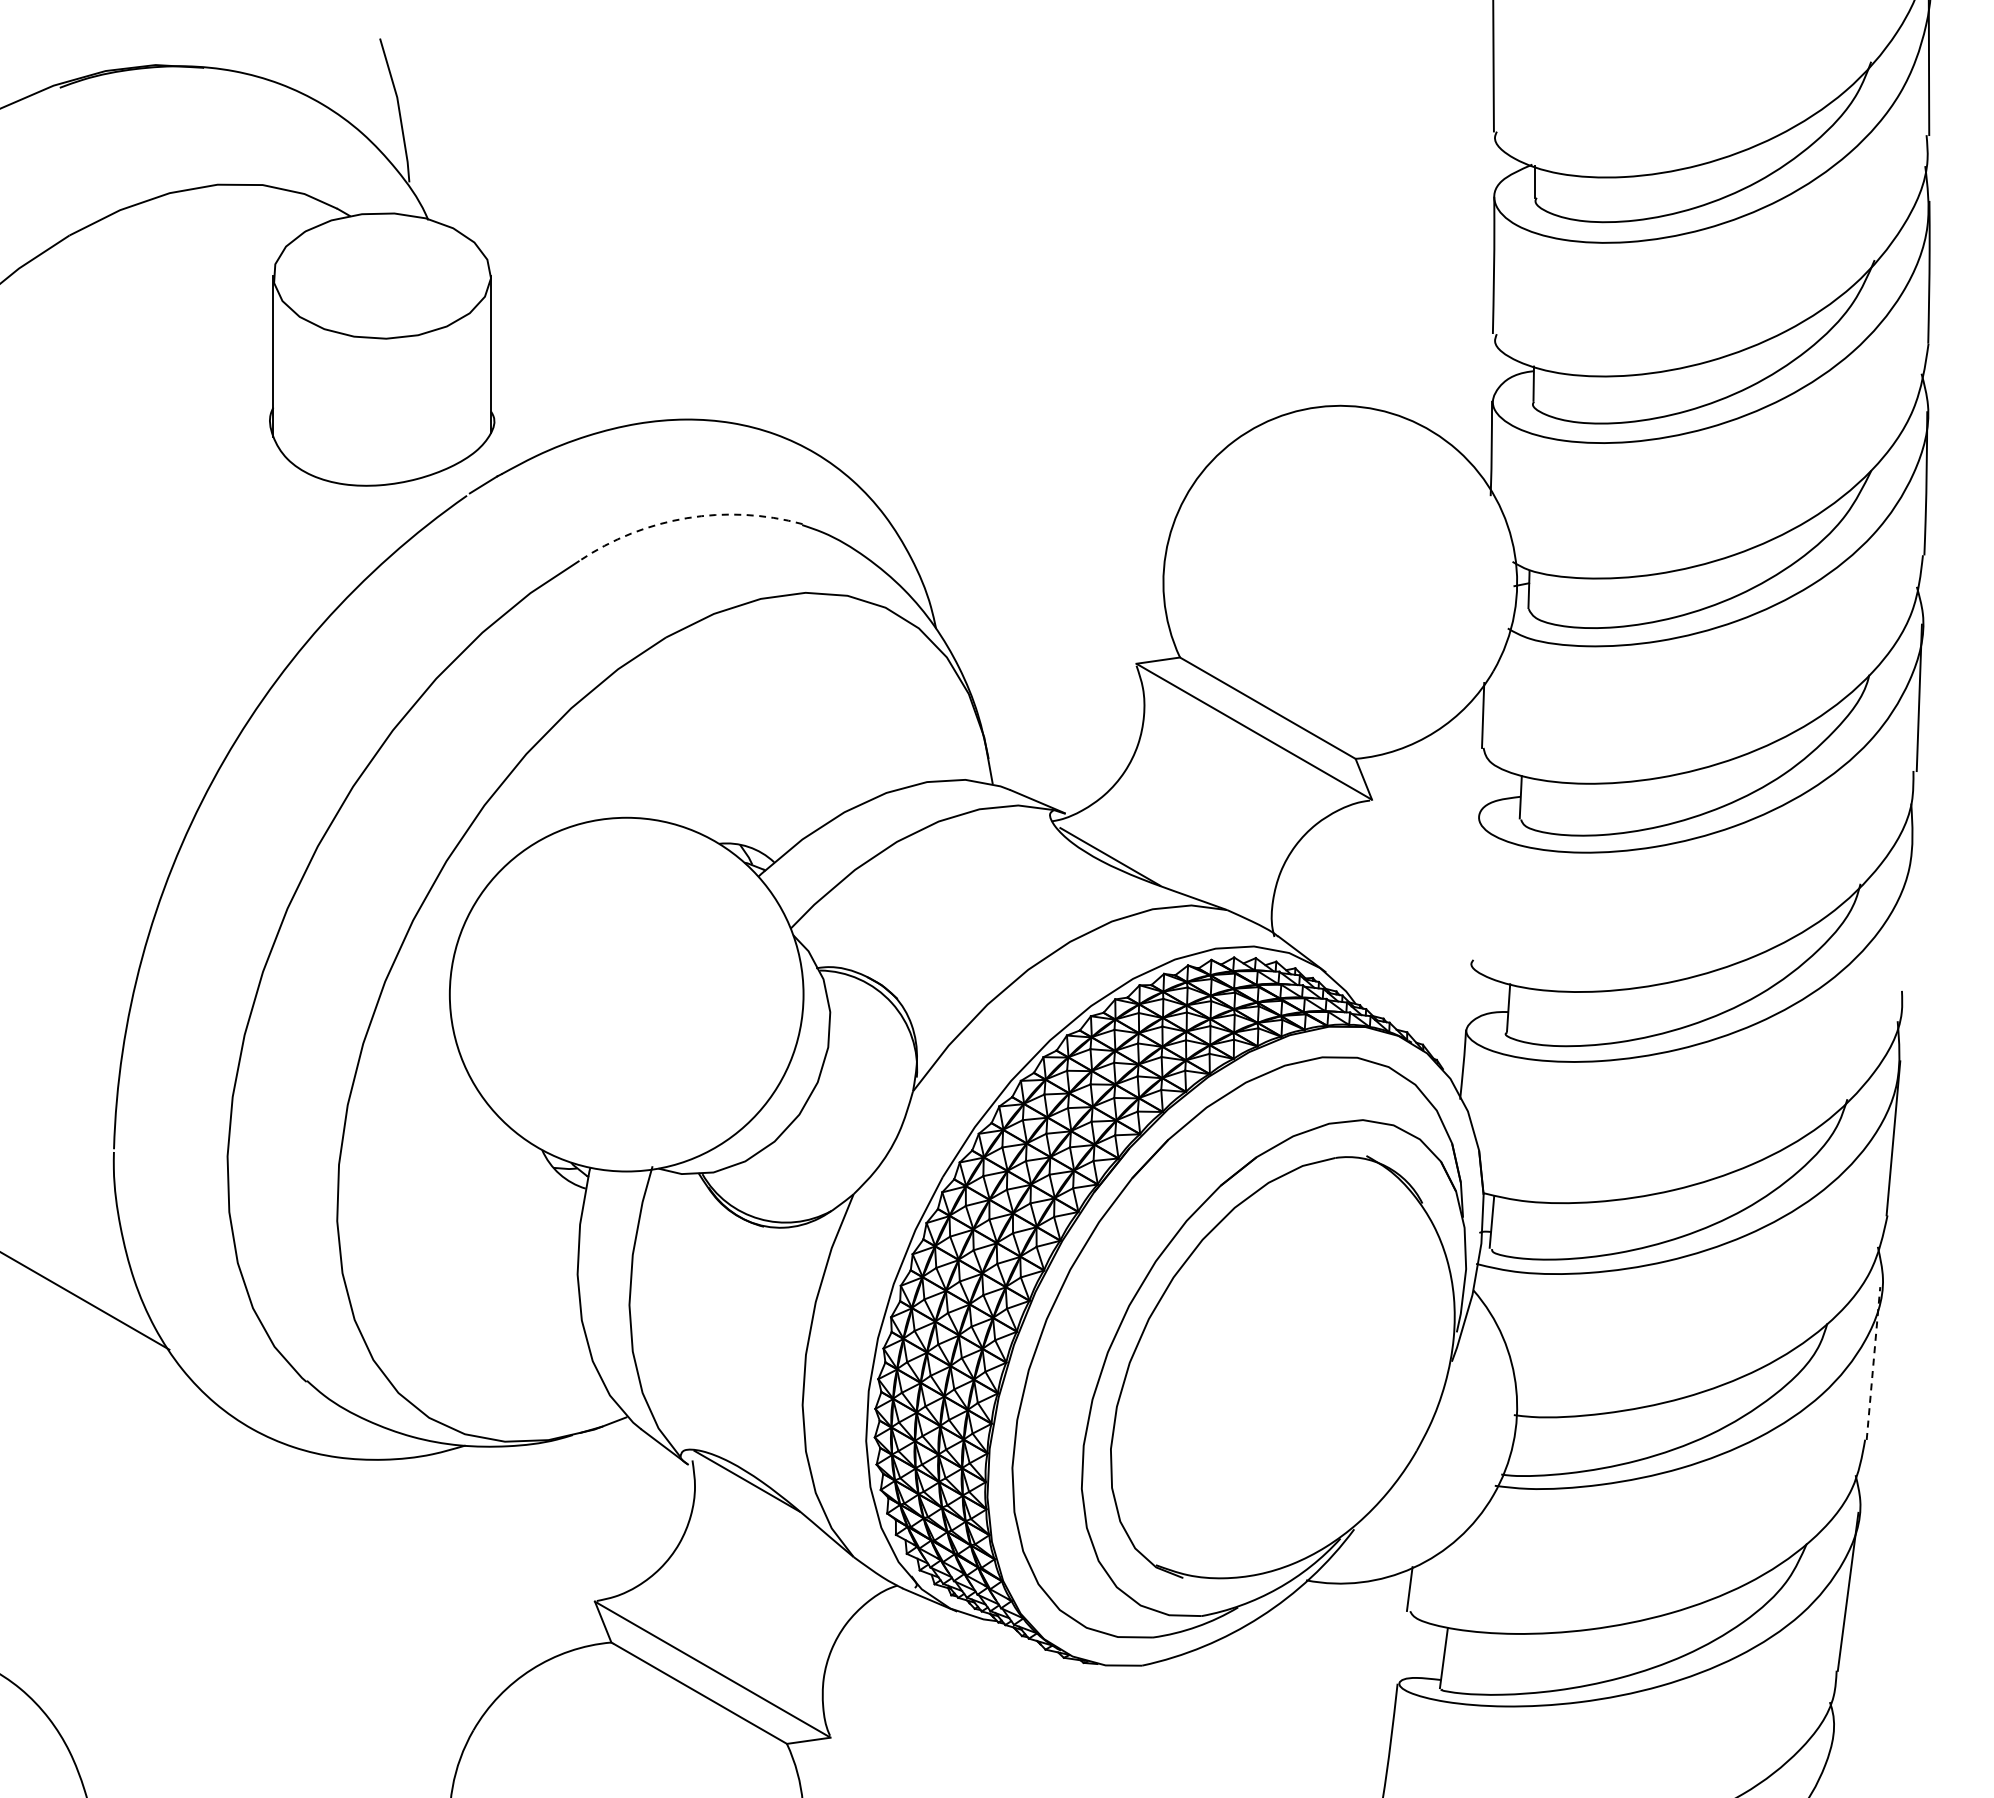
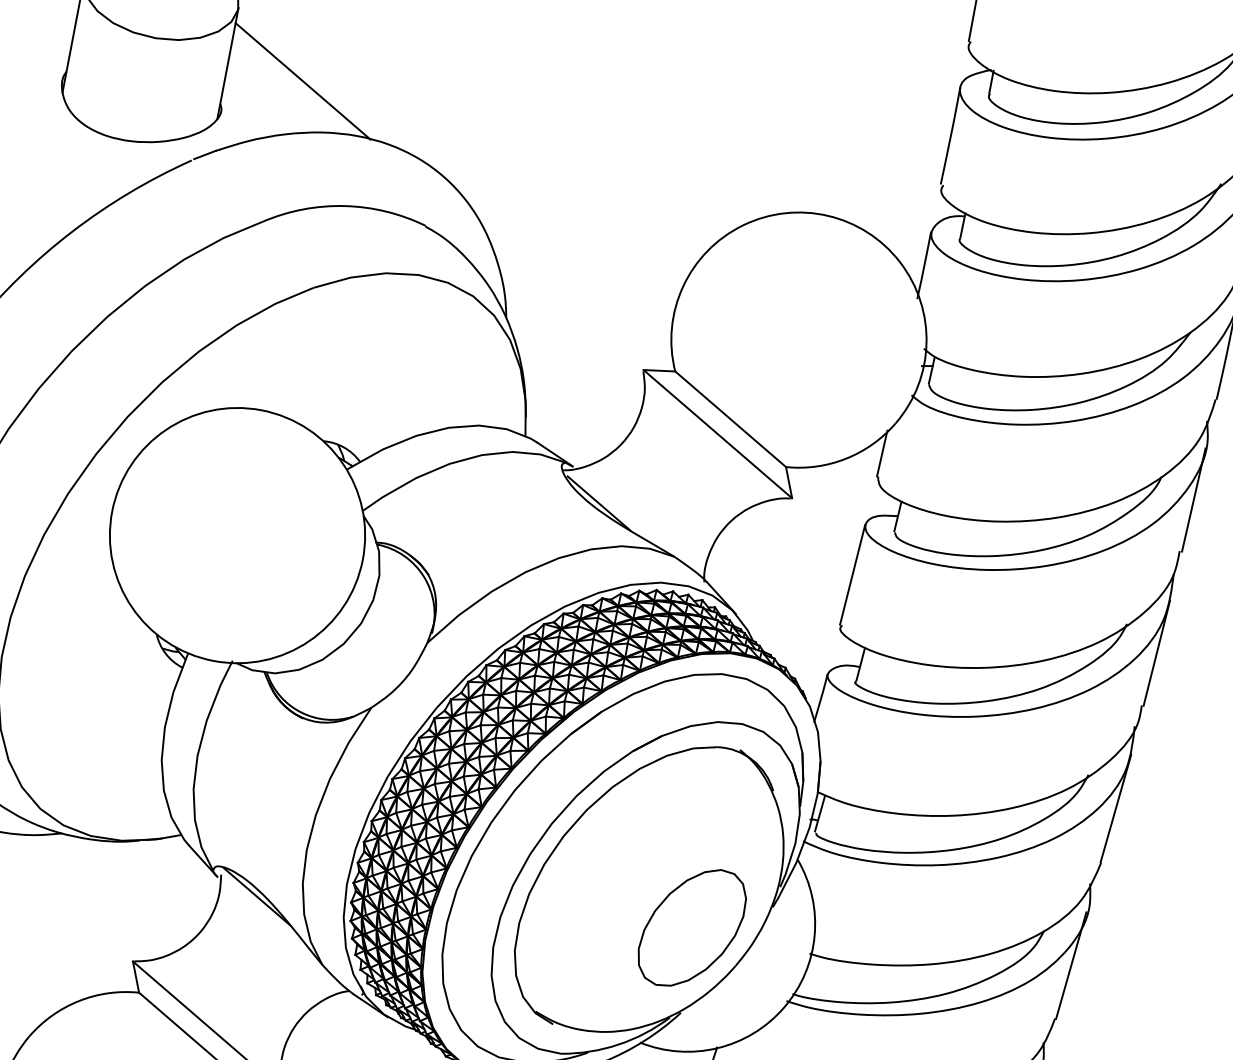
line: (598, 359) -> (303, 81), added
arc: (687, 518) -> (345, 206), dashed -> solid
line: (1474, 888) -> (852, 574), added
line: (1908, 916) -> (1156, 653), added
line: (1873, 1363) -> (1071, 965), dashed -> solid
part: (1347, 1410) -> (692, 927), added

